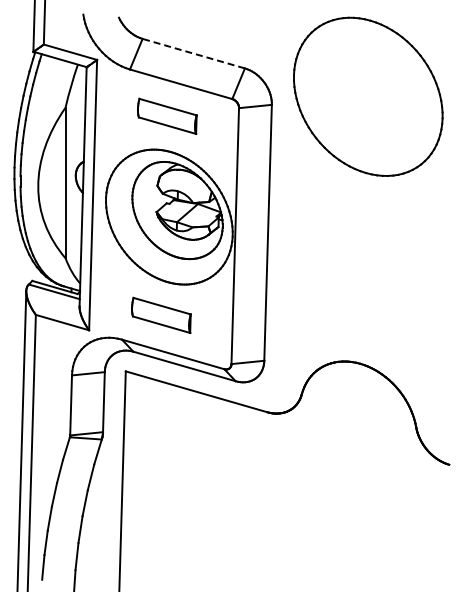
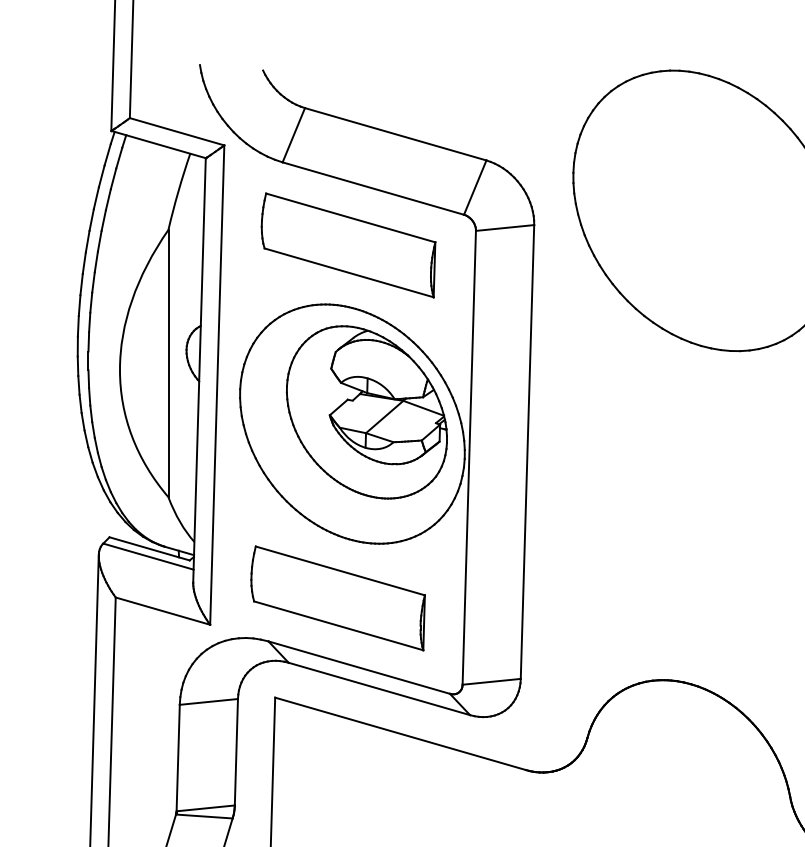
line: (193, 53) -> (395, 133), dashed -> solid
part: (167, 116) -> (349, 245), size x1.67
part: (161, 315) -> (338, 598), size x1.67

